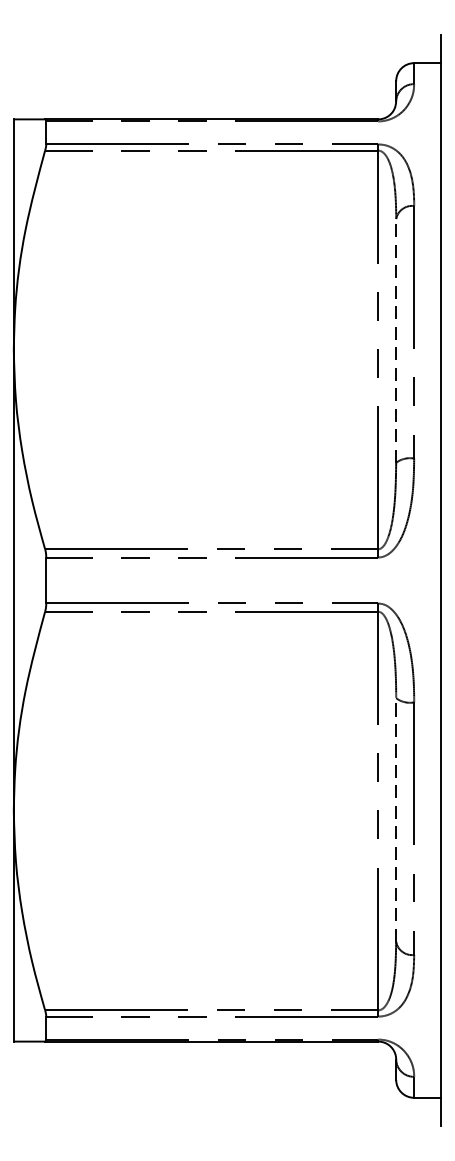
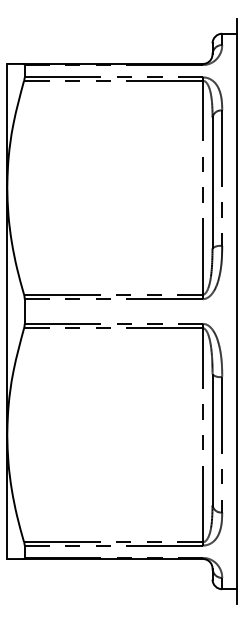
line: (396, 340) -> (212, 182), dashed -> solid
line: (396, 818) -> (212, 439), dashed -> solid

